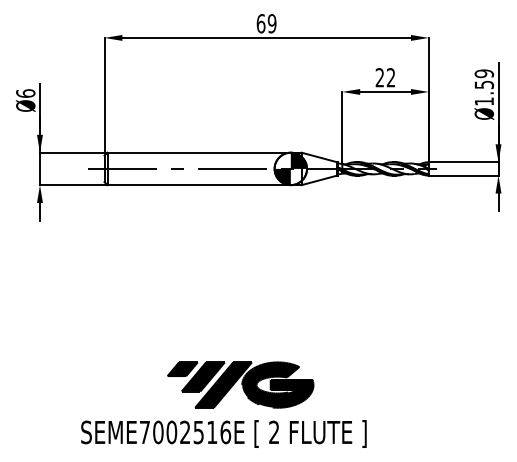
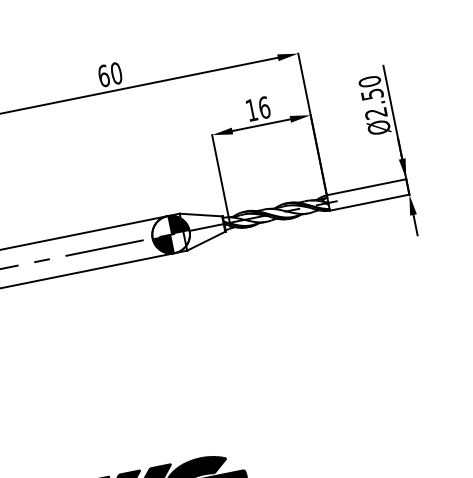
text: (271, 23) -> (115, 73), 69 -> 60
text: (385, 77) -> (258, 108), 22 -> 16
text: (484, 87) -> (373, 97), Ø1.59 -> Ø2.50

